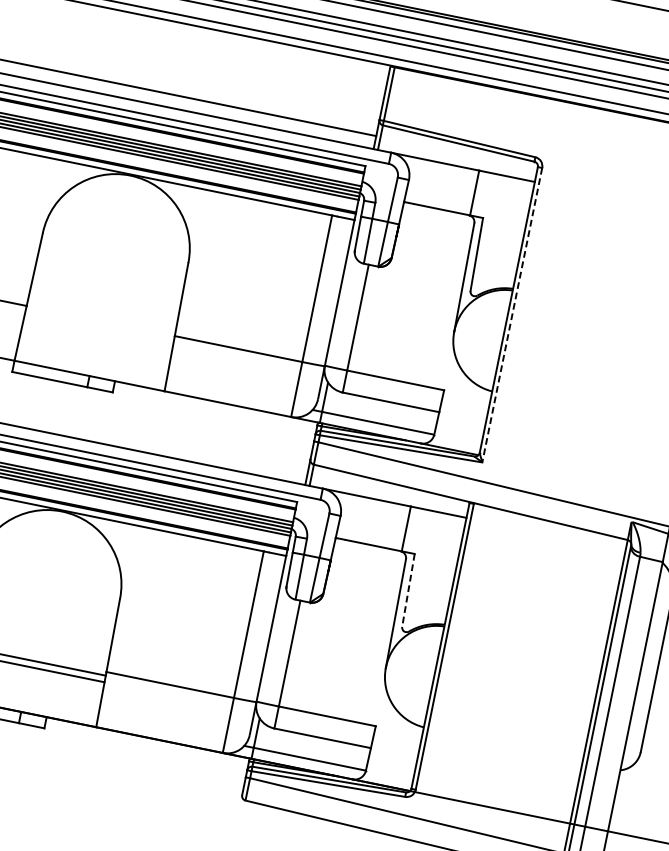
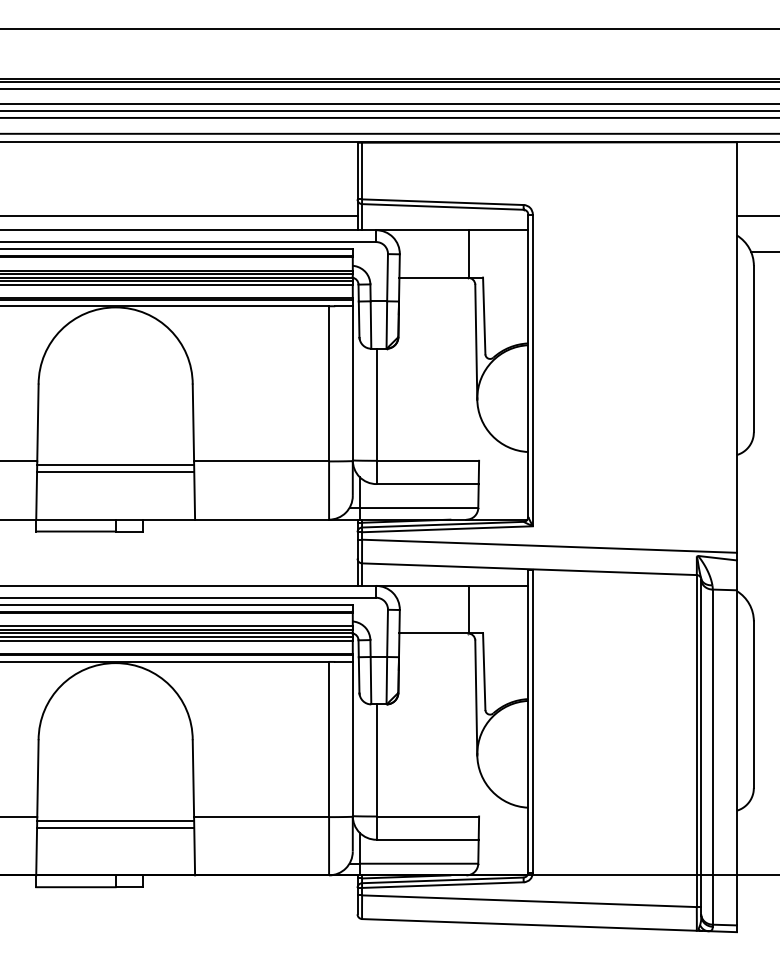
line: (511, 315) -> (532, 370), dashed -> solid
line: (99, 324) -> (115, 465), added
line: (98, 331) -> (115, 472), added
line: (408, 591) -> (484, 672), dashed -> solid

